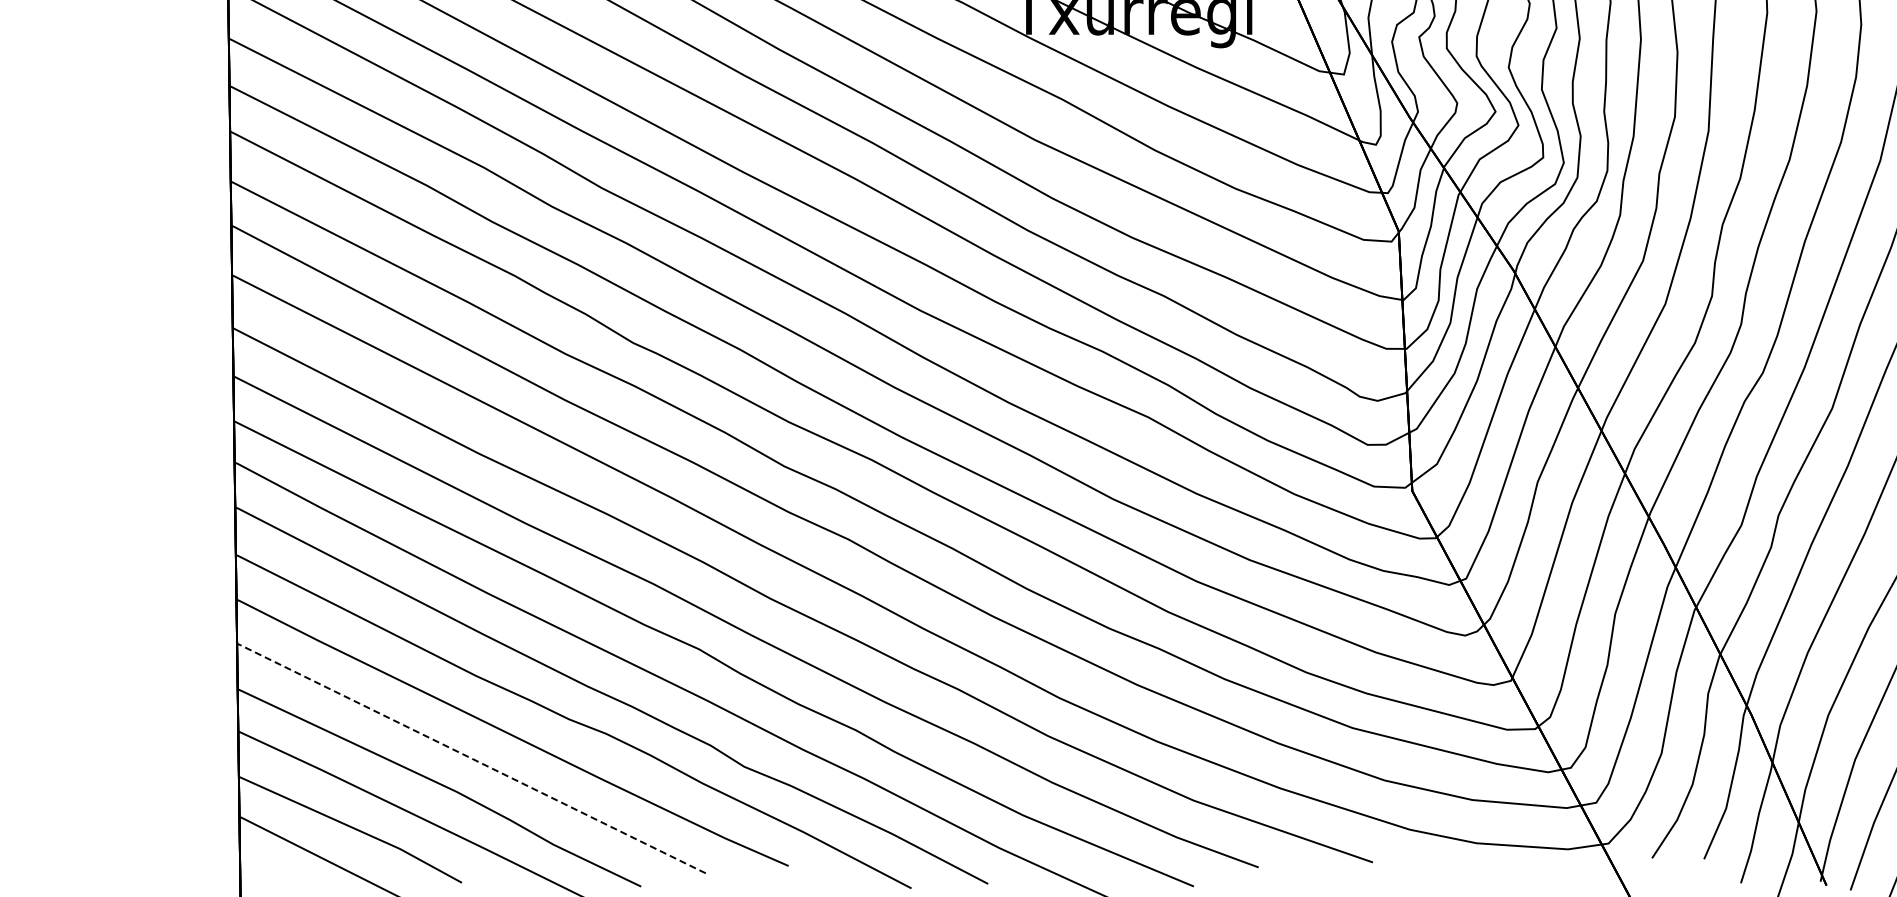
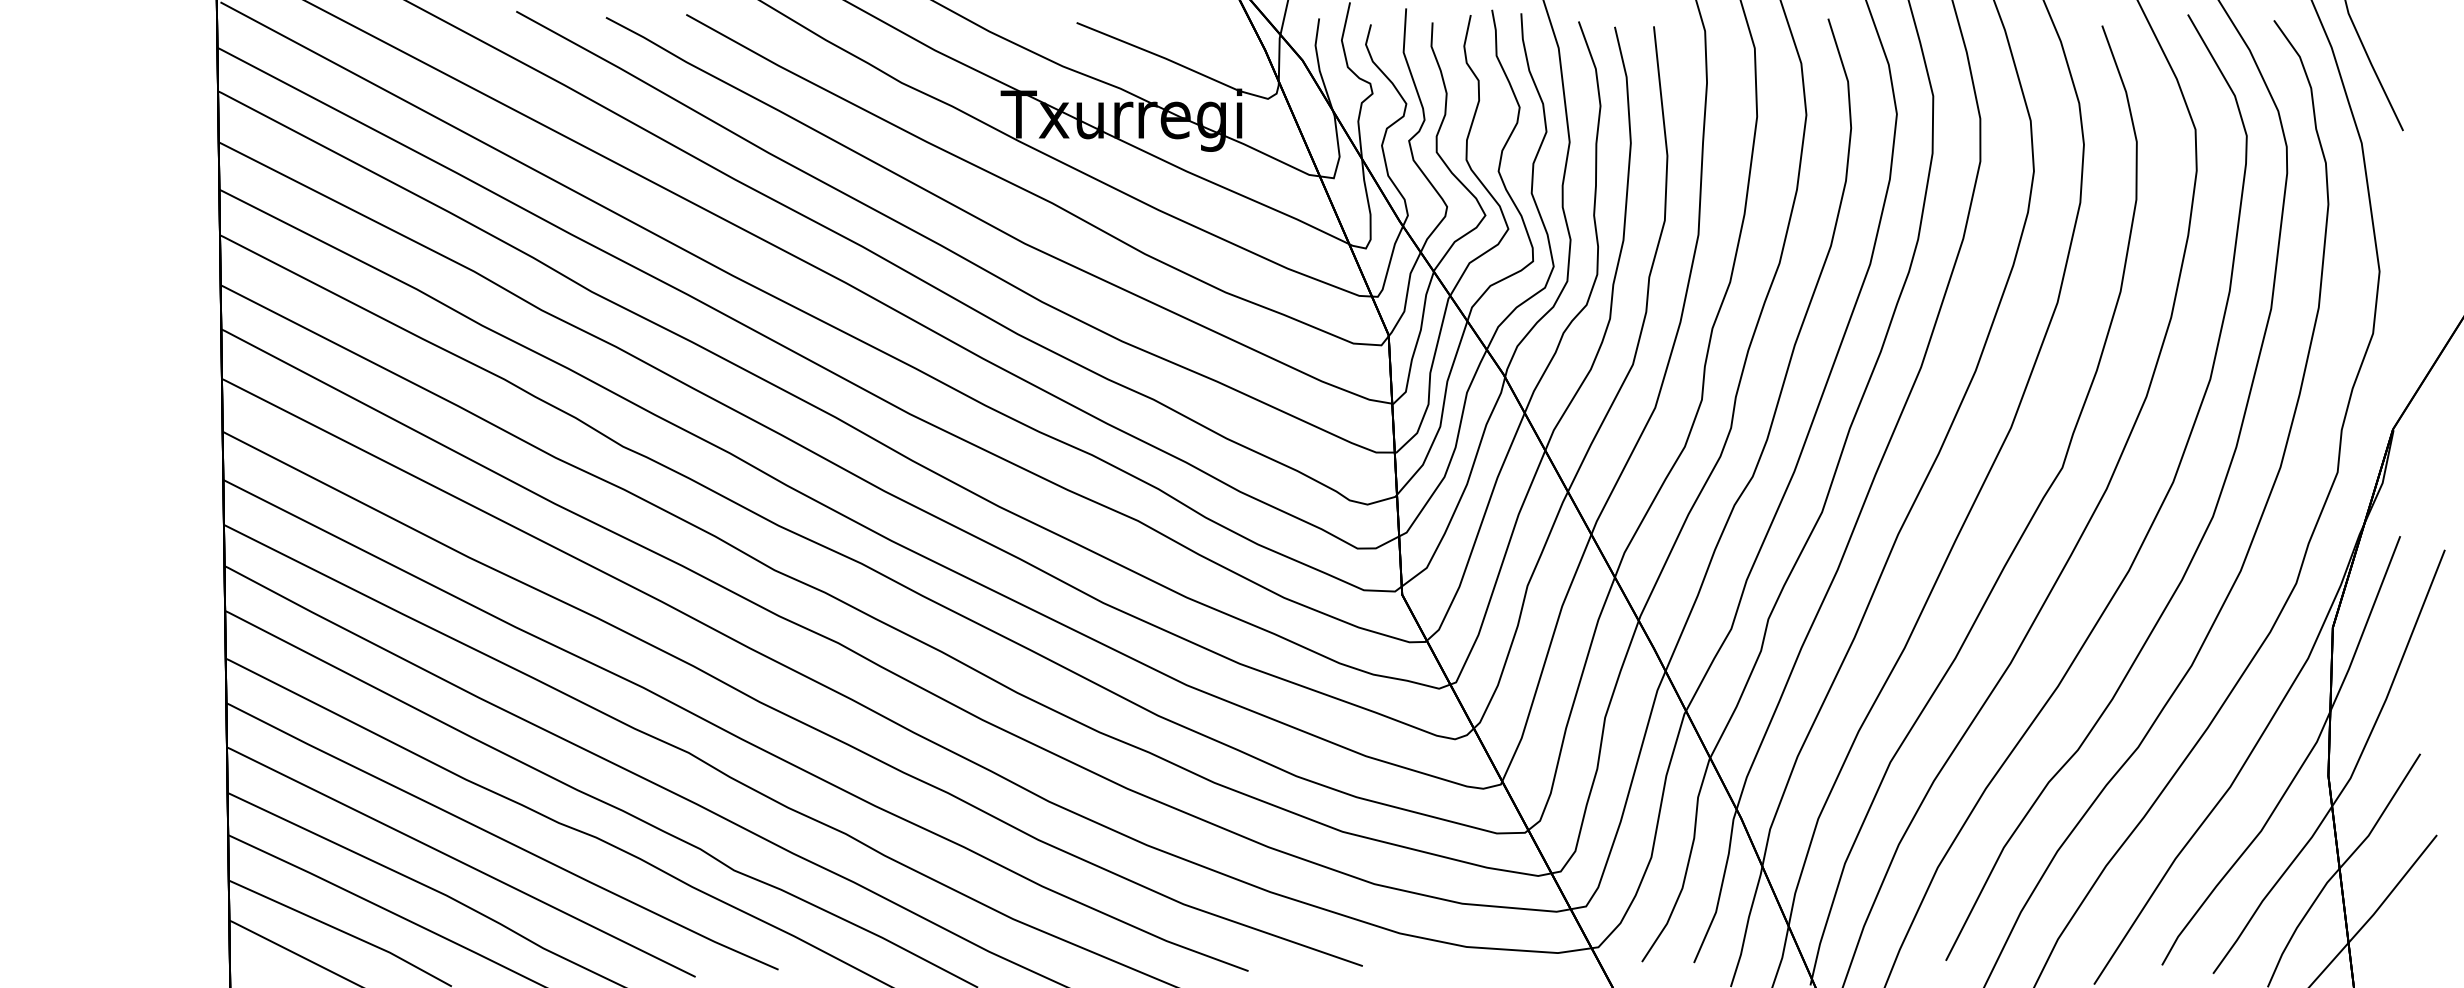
line: (470, 757) -> (460, 861), dashed -> solid

